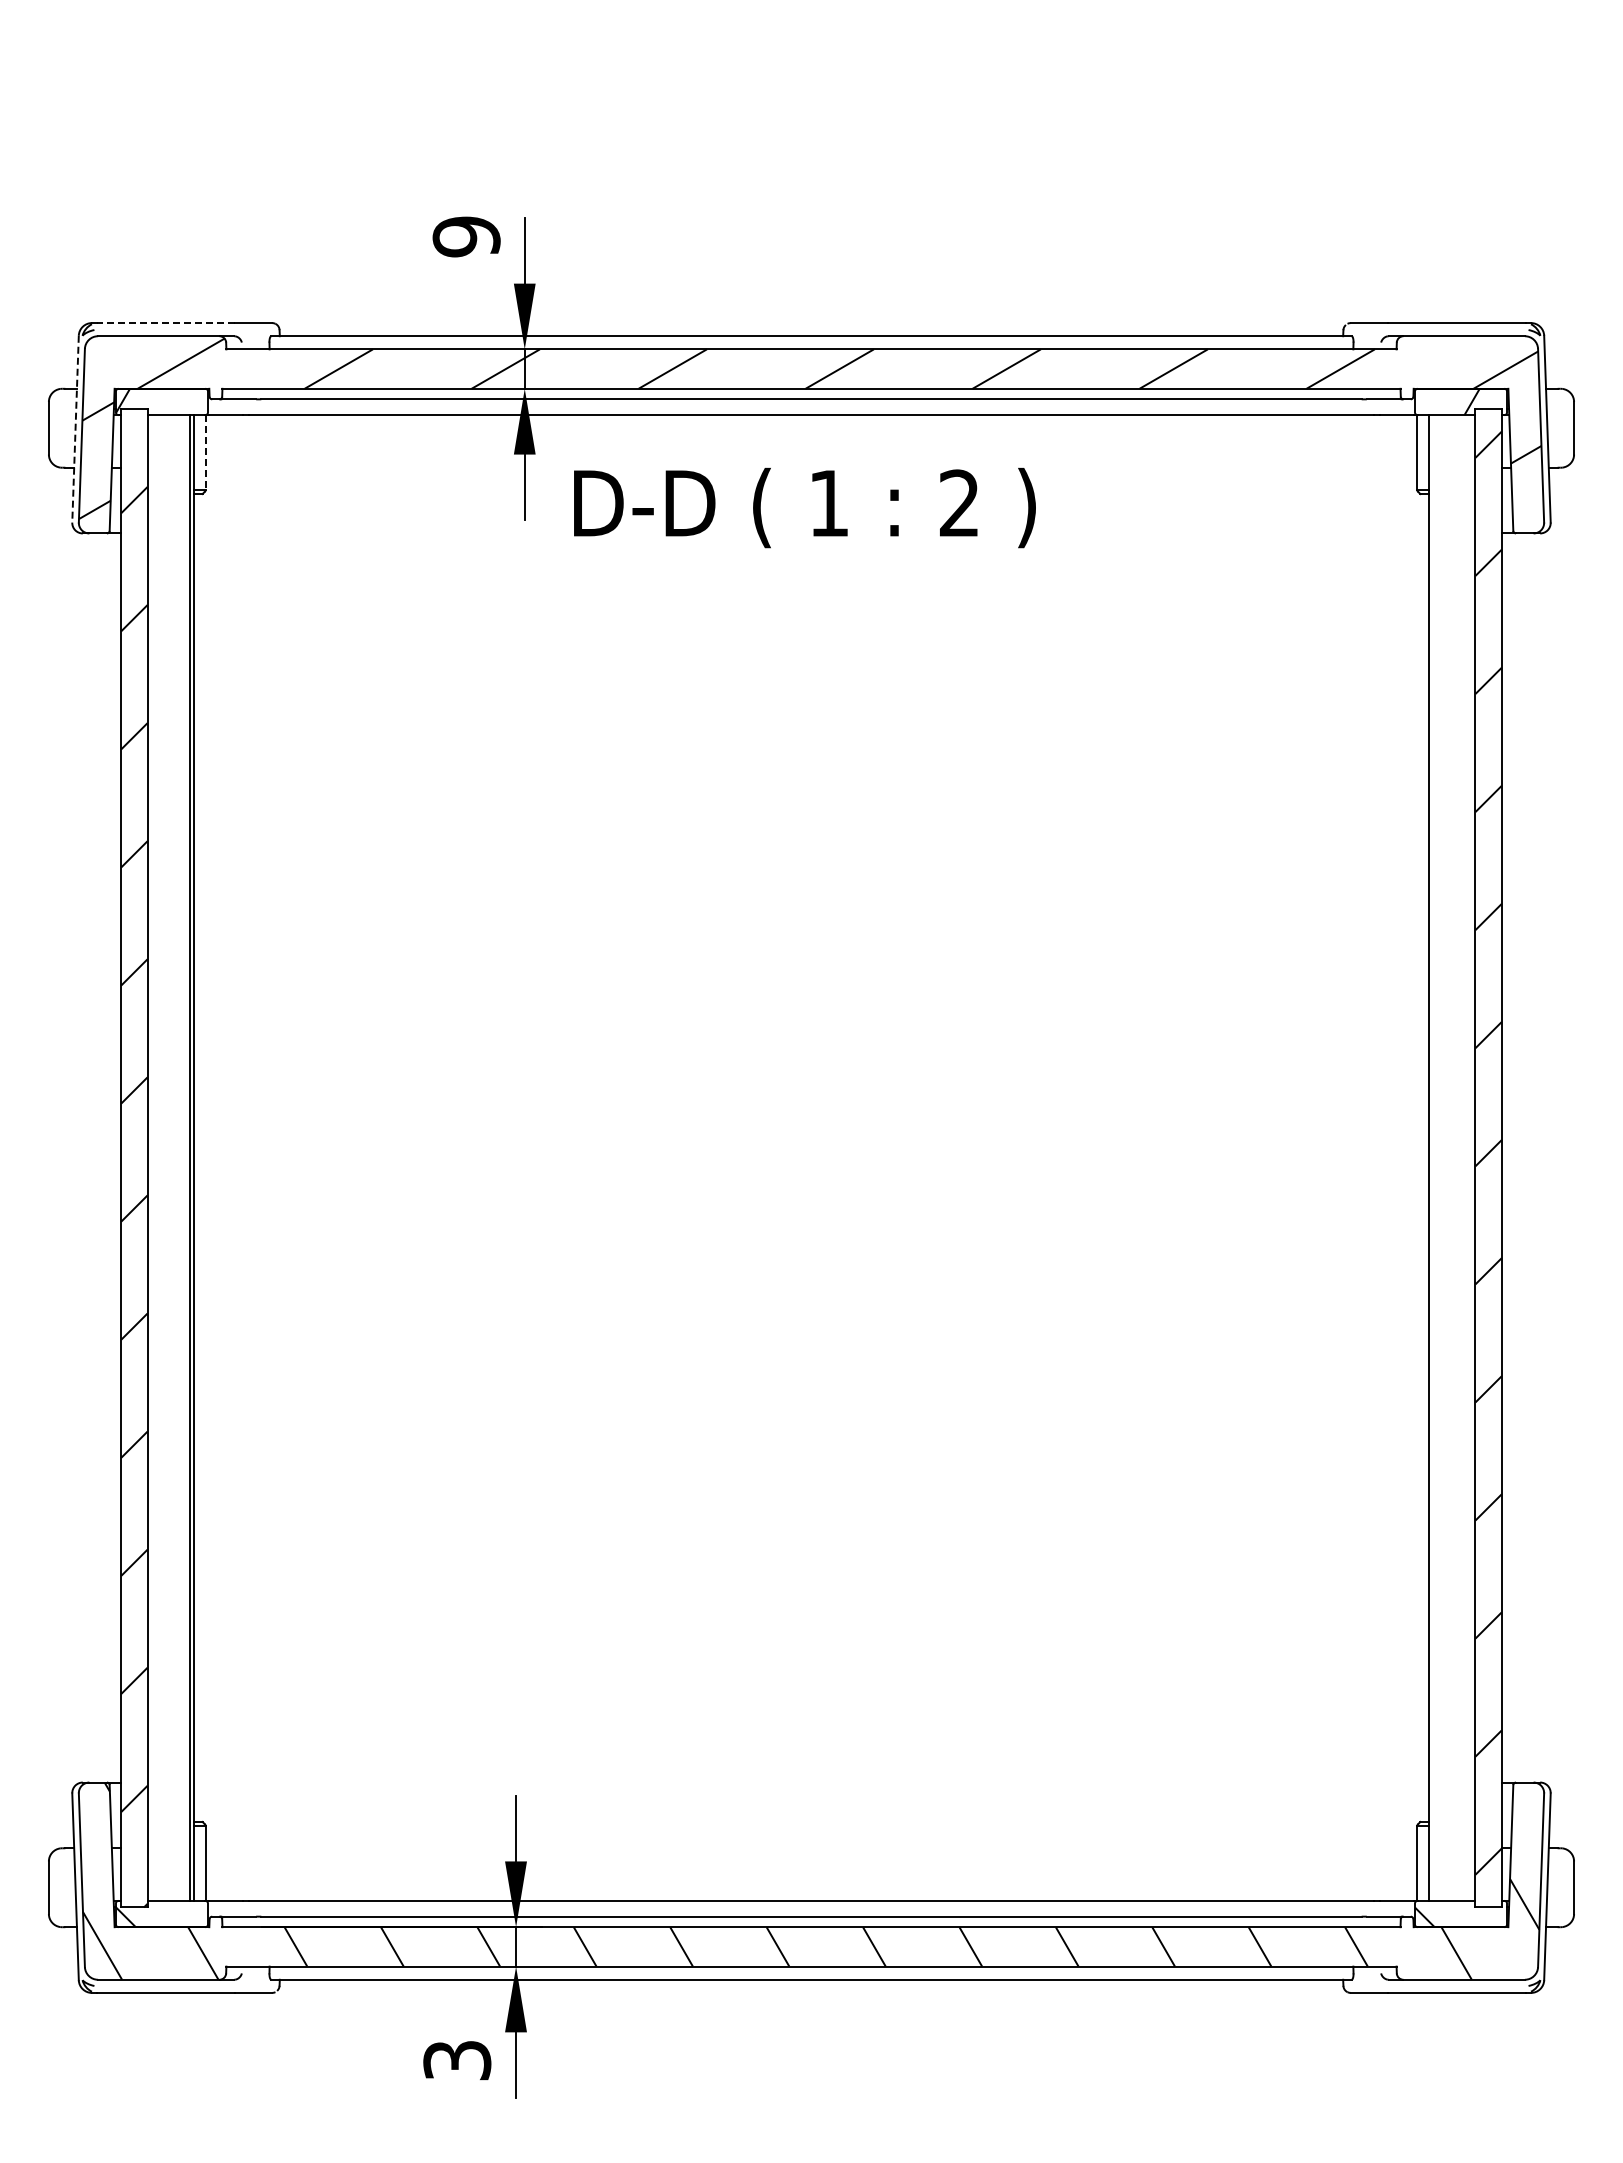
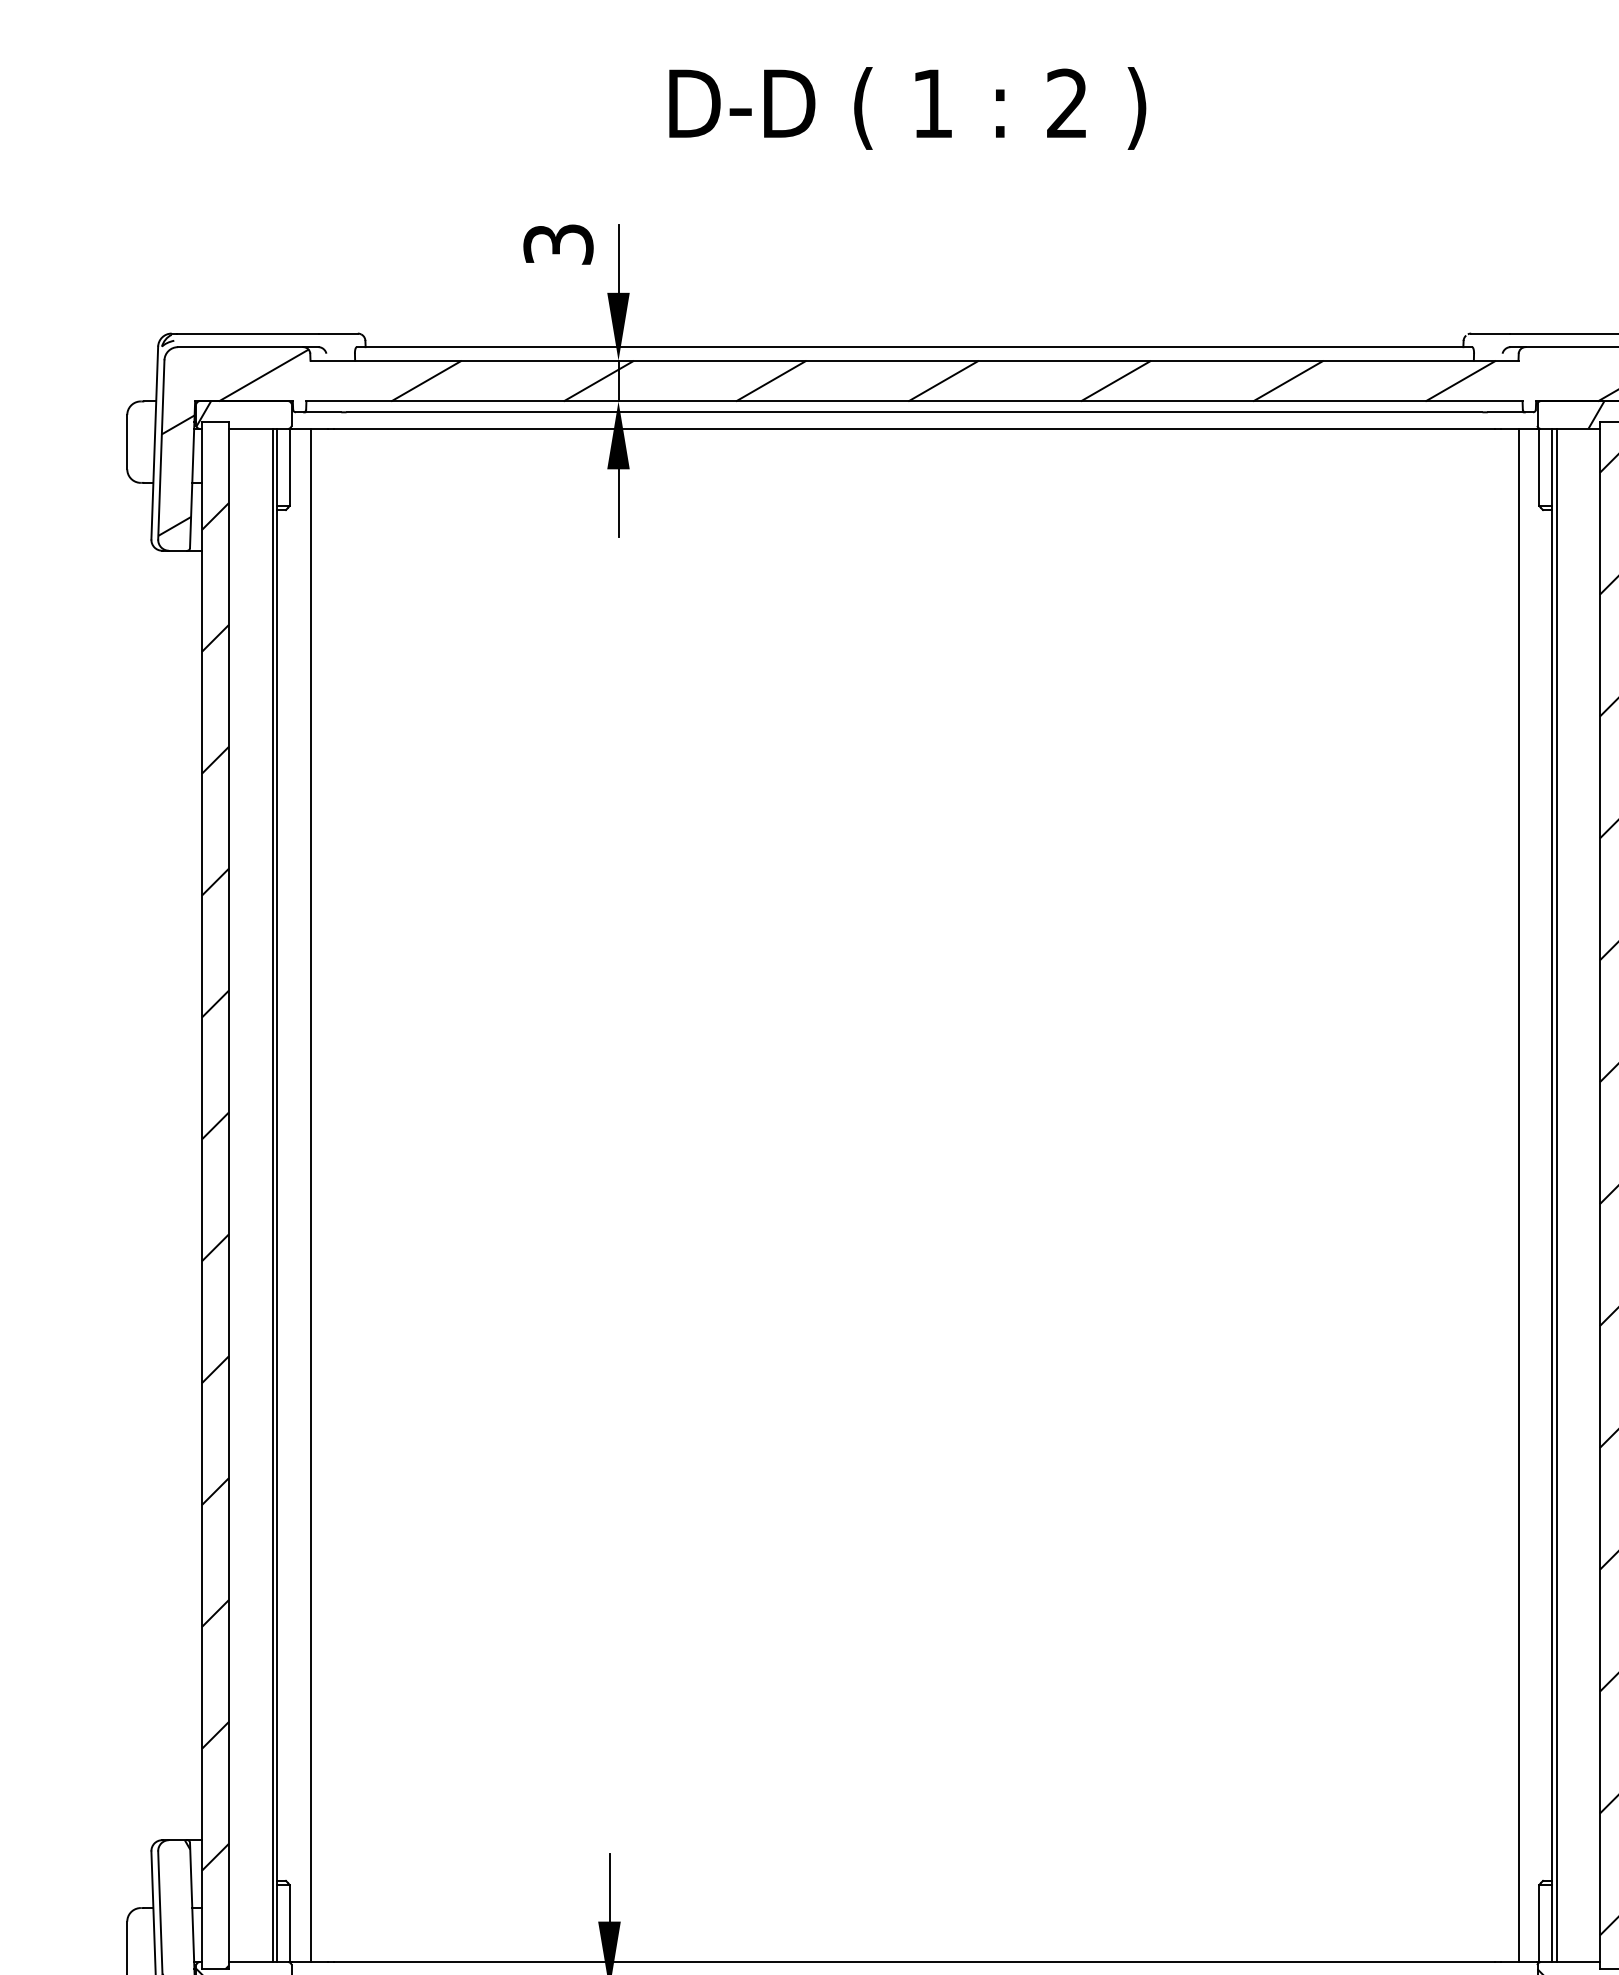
text: (466, 236) -> (558, 244), 9 -> 3
line: (166, 323) -> (248, 334), dashed -> solid
line: (75, 429) -> (154, 443), dashed -> solid
line: (206, 453) -> (289, 468), dashed -> solid
text: (804, 507) -> (907, 107), moved
line: (226, 1157) -> (310, 1194), added
line: (1396, 1157) -> (1518, 1194), added
line: (1433, 1157) -> (1556, 1194), added

